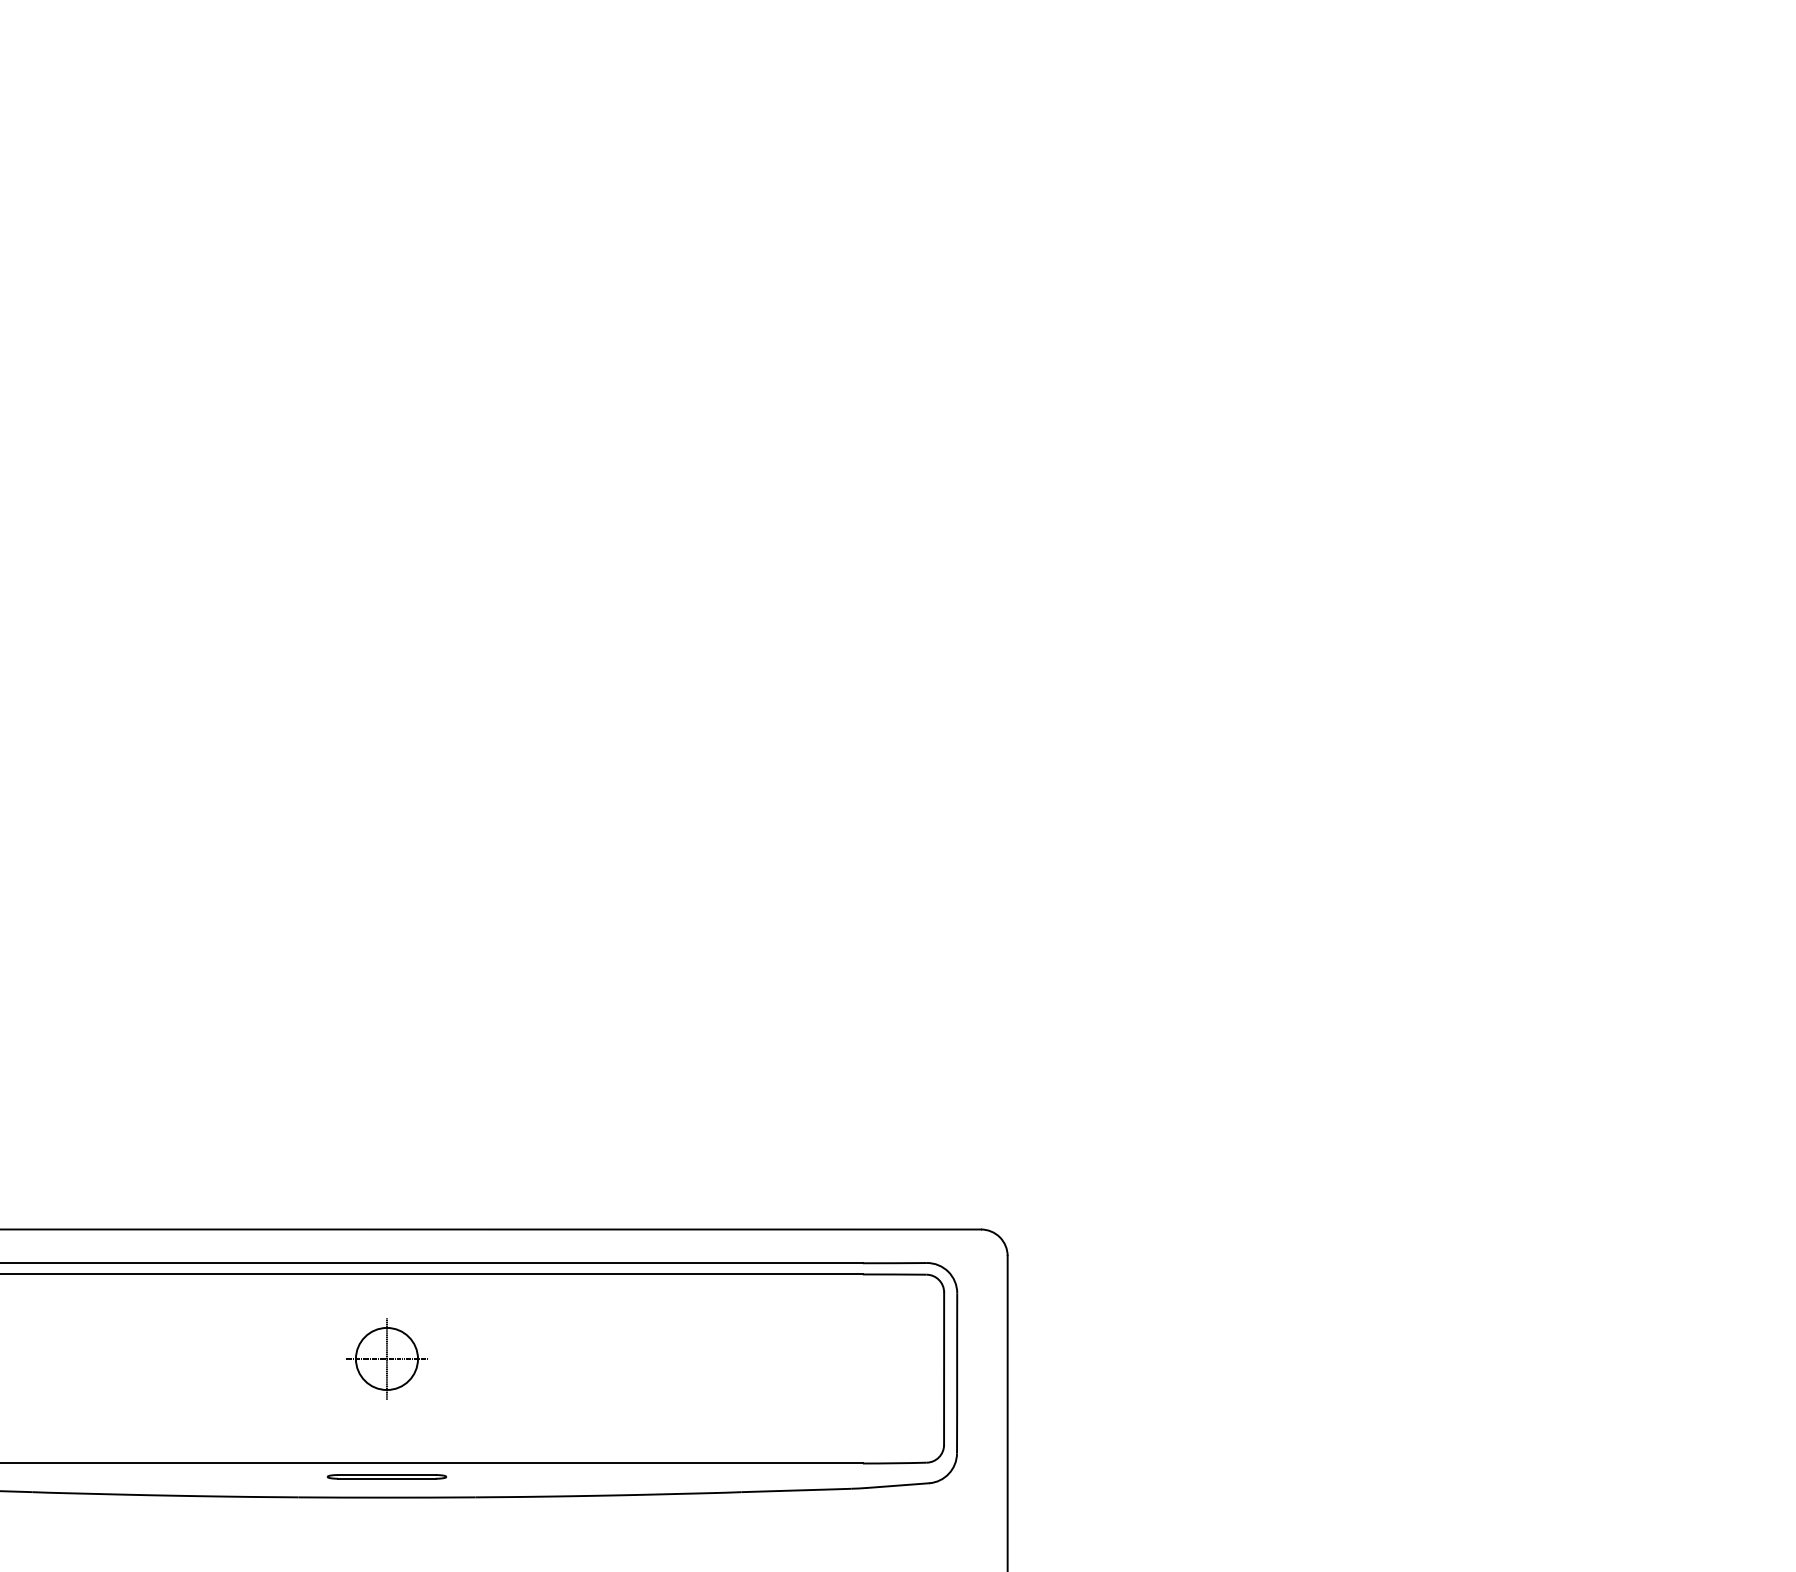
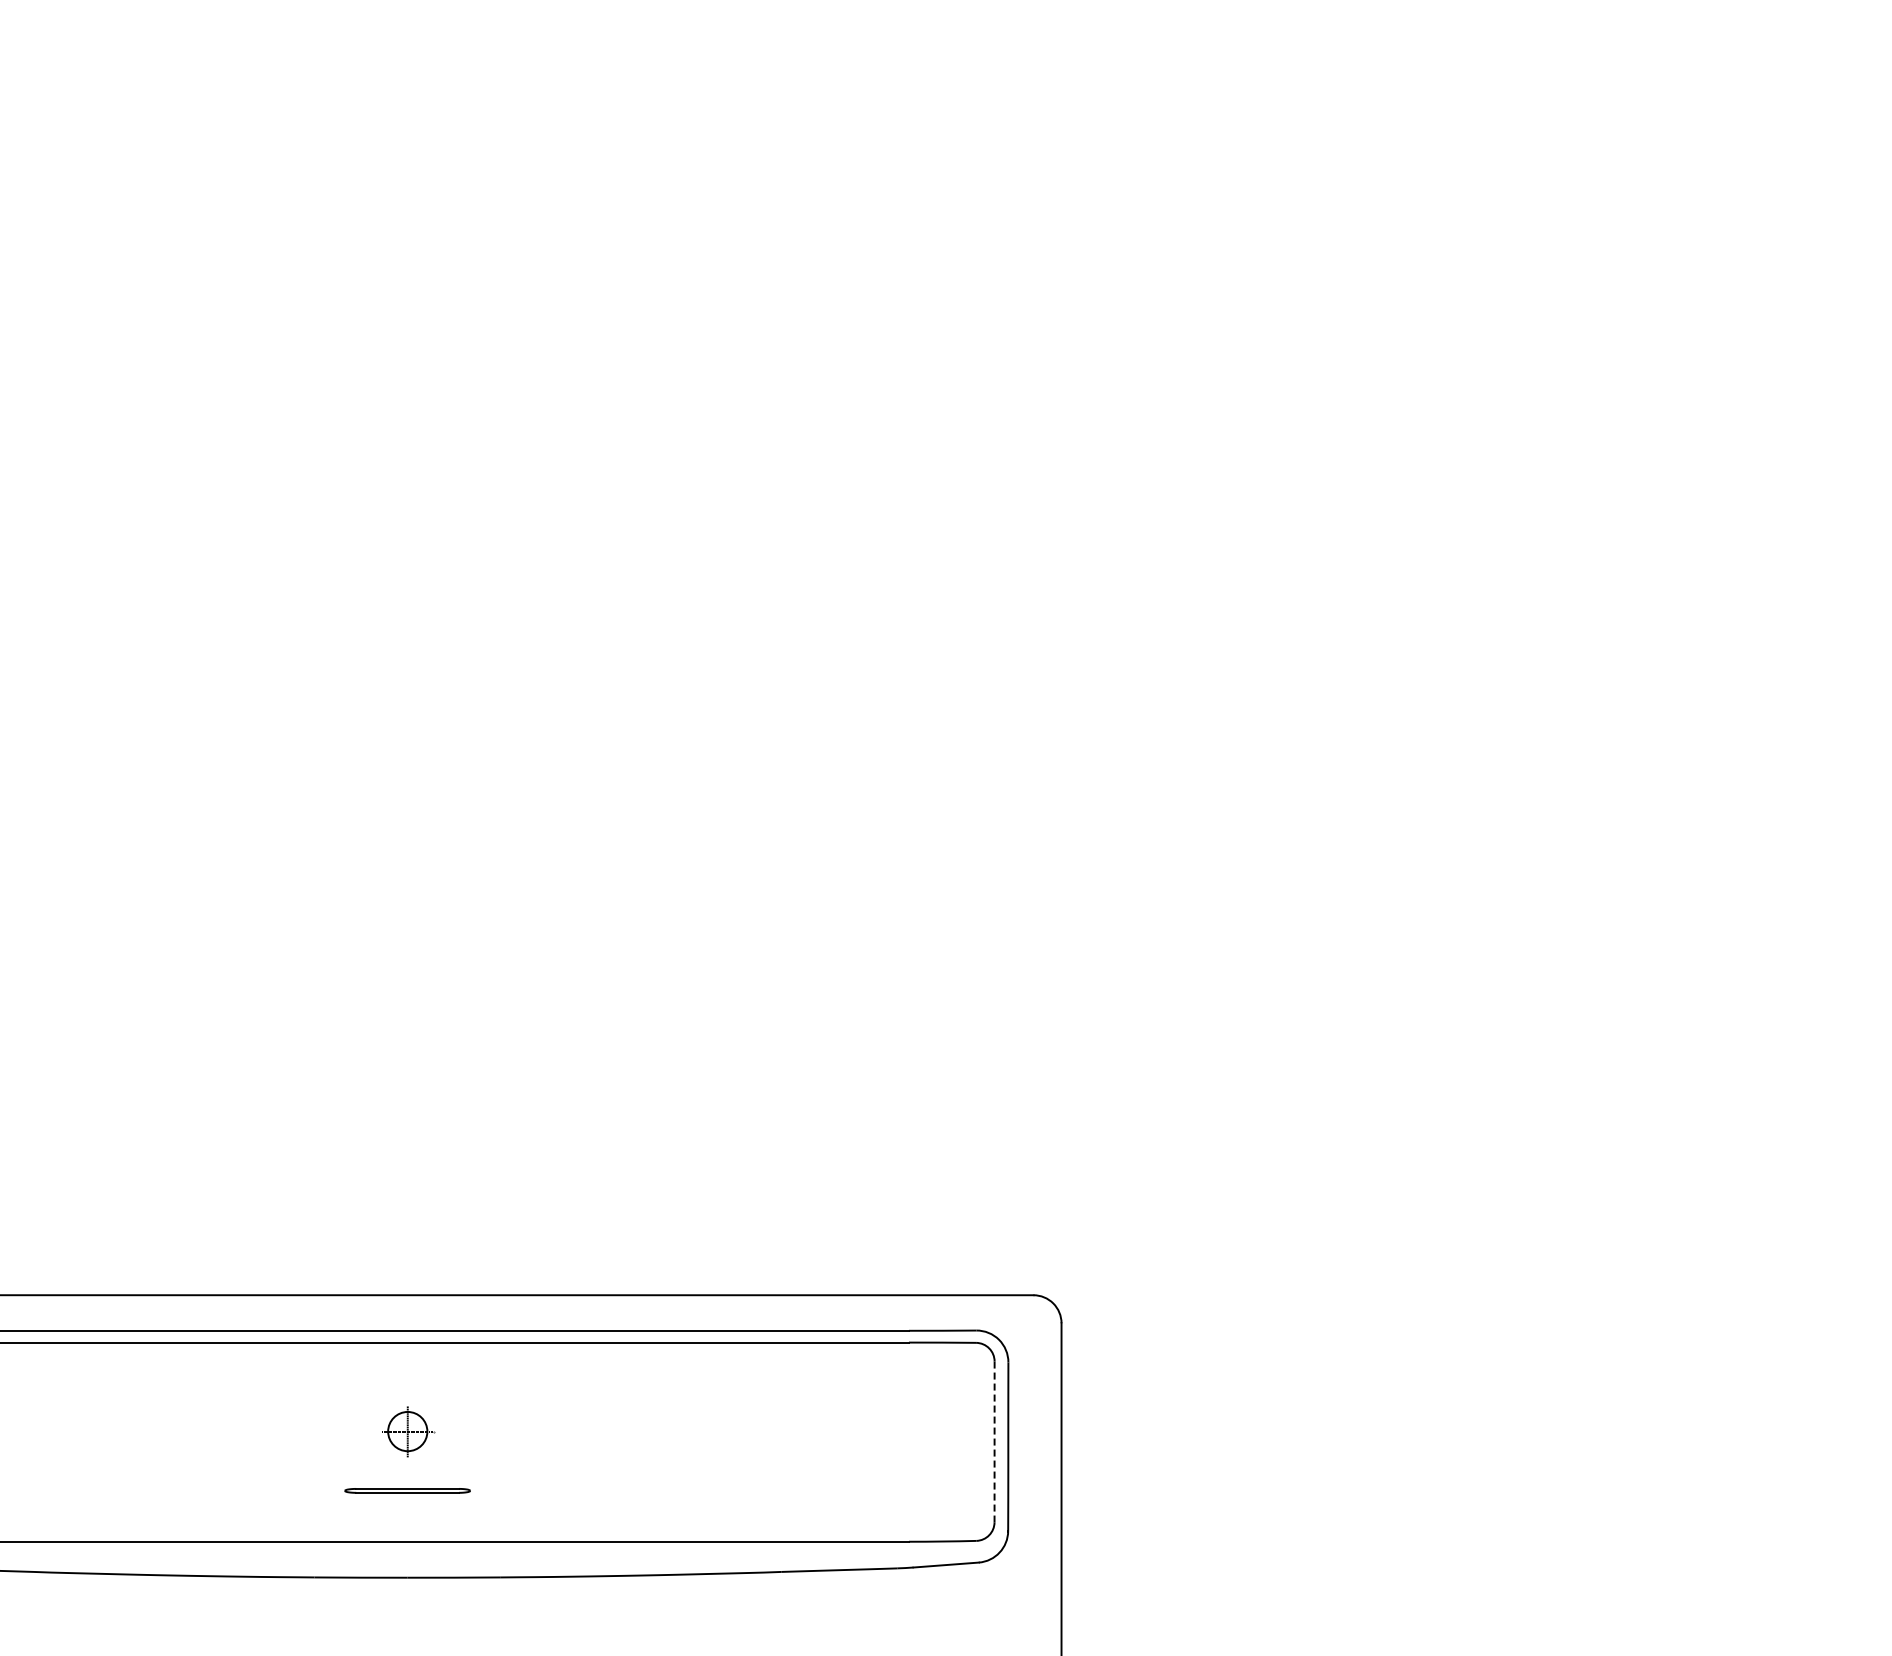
part: (386, 1358) -> (407, 1431), size x0.6
line: (944, 1369) -> (994, 1442), solid -> dashed
part: (386, 1476) -> (407, 1490), moved

